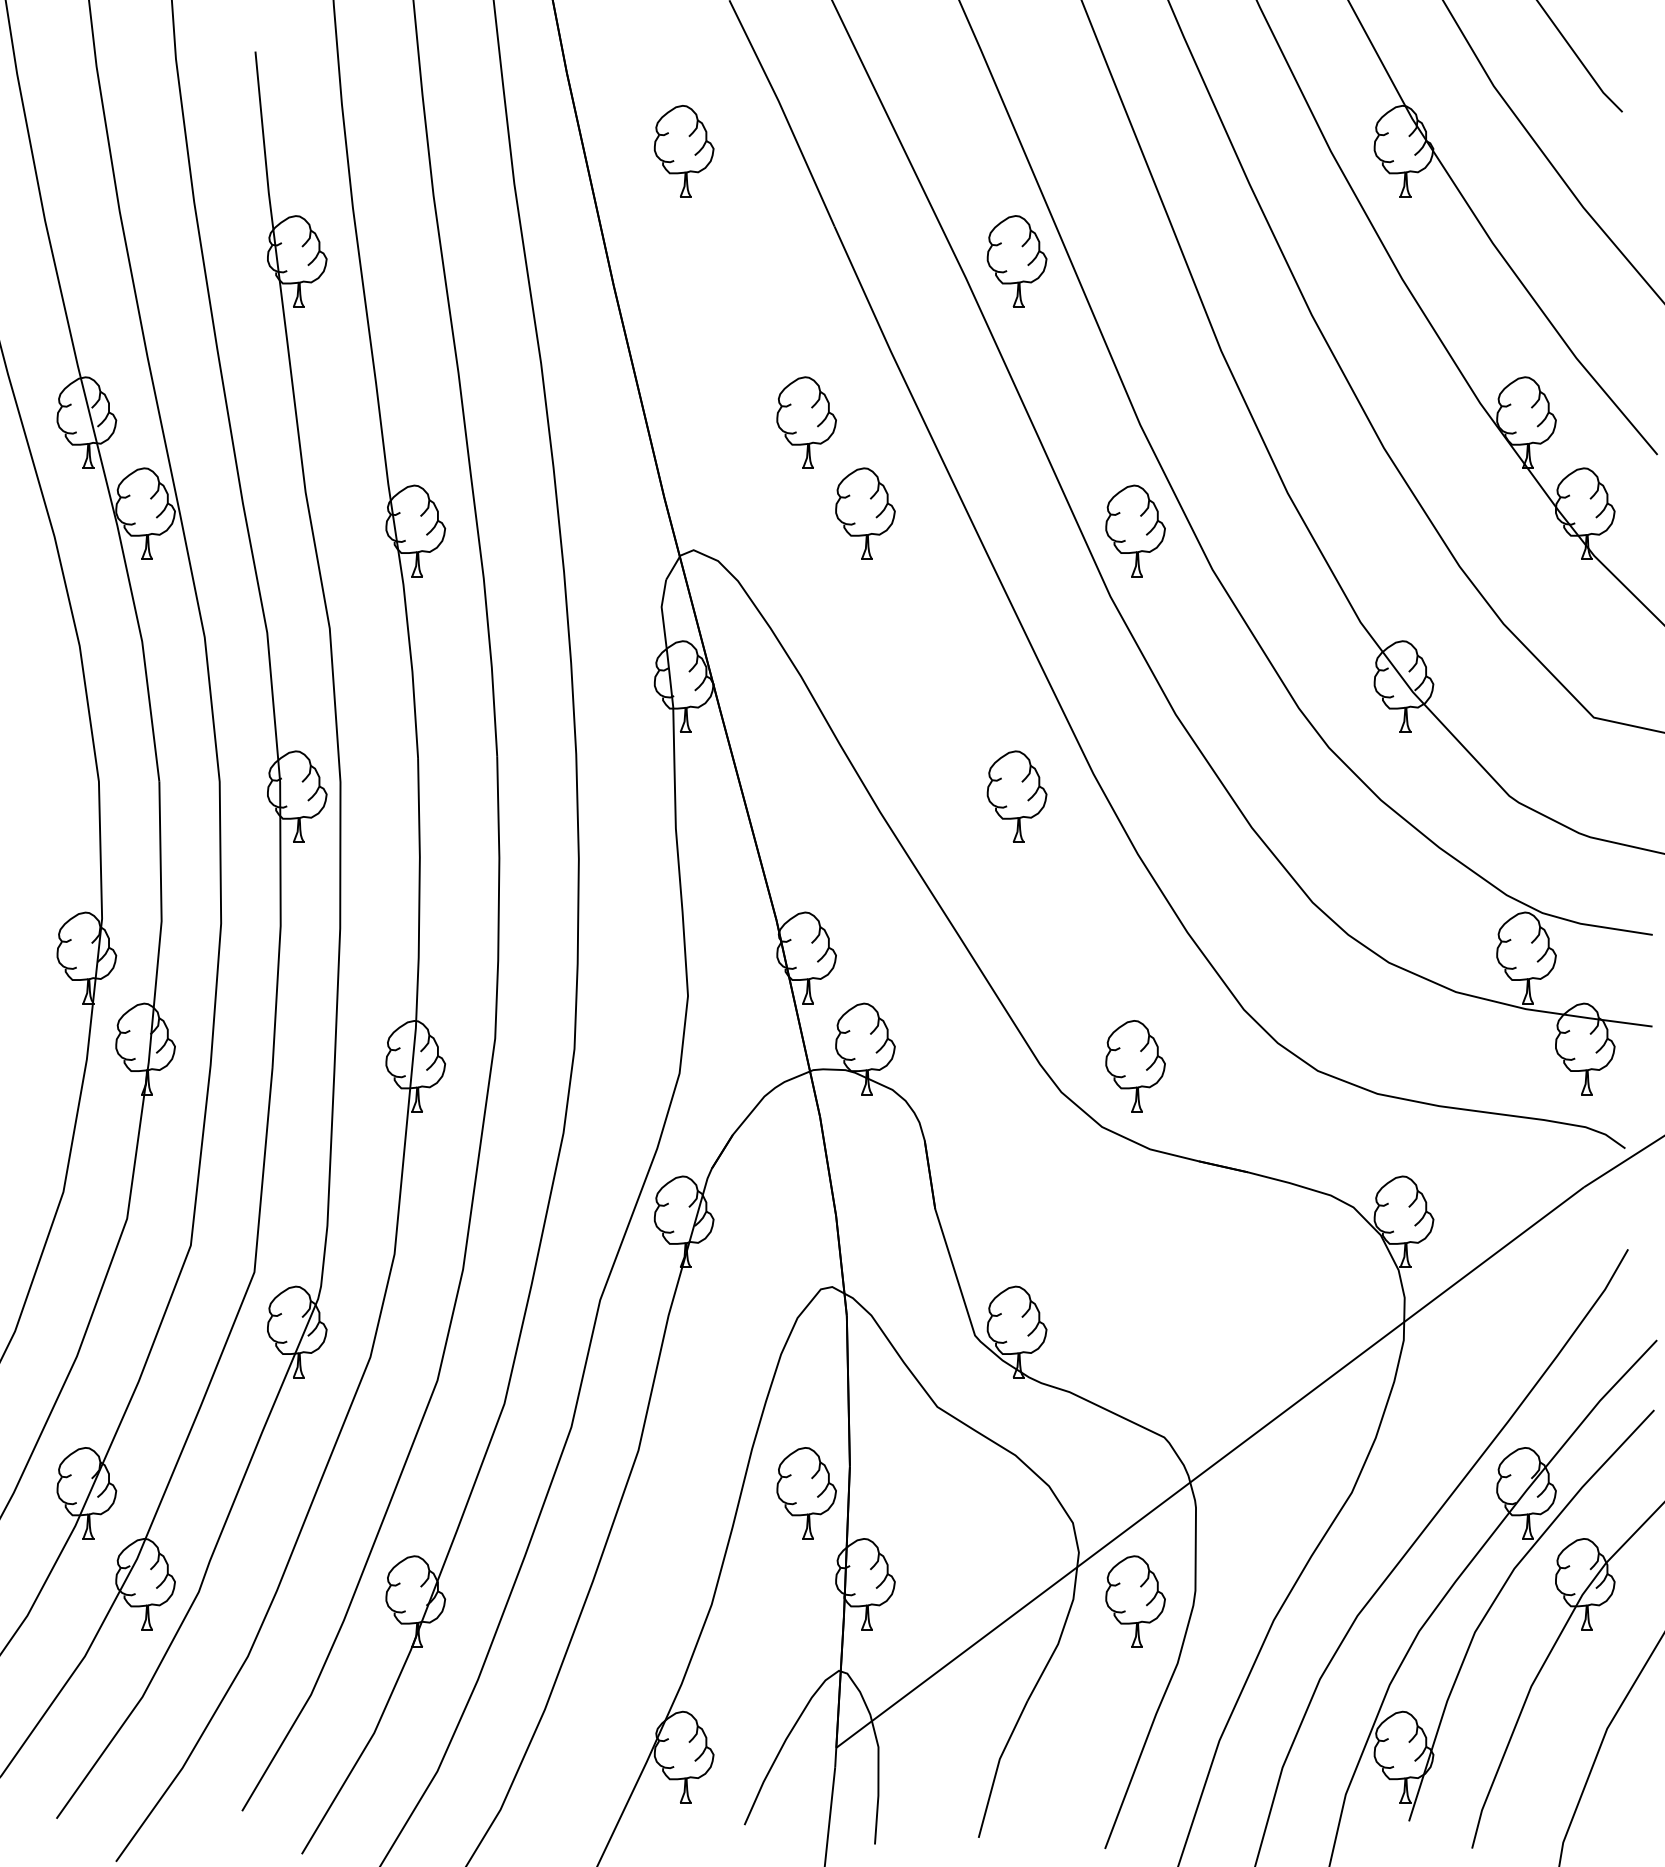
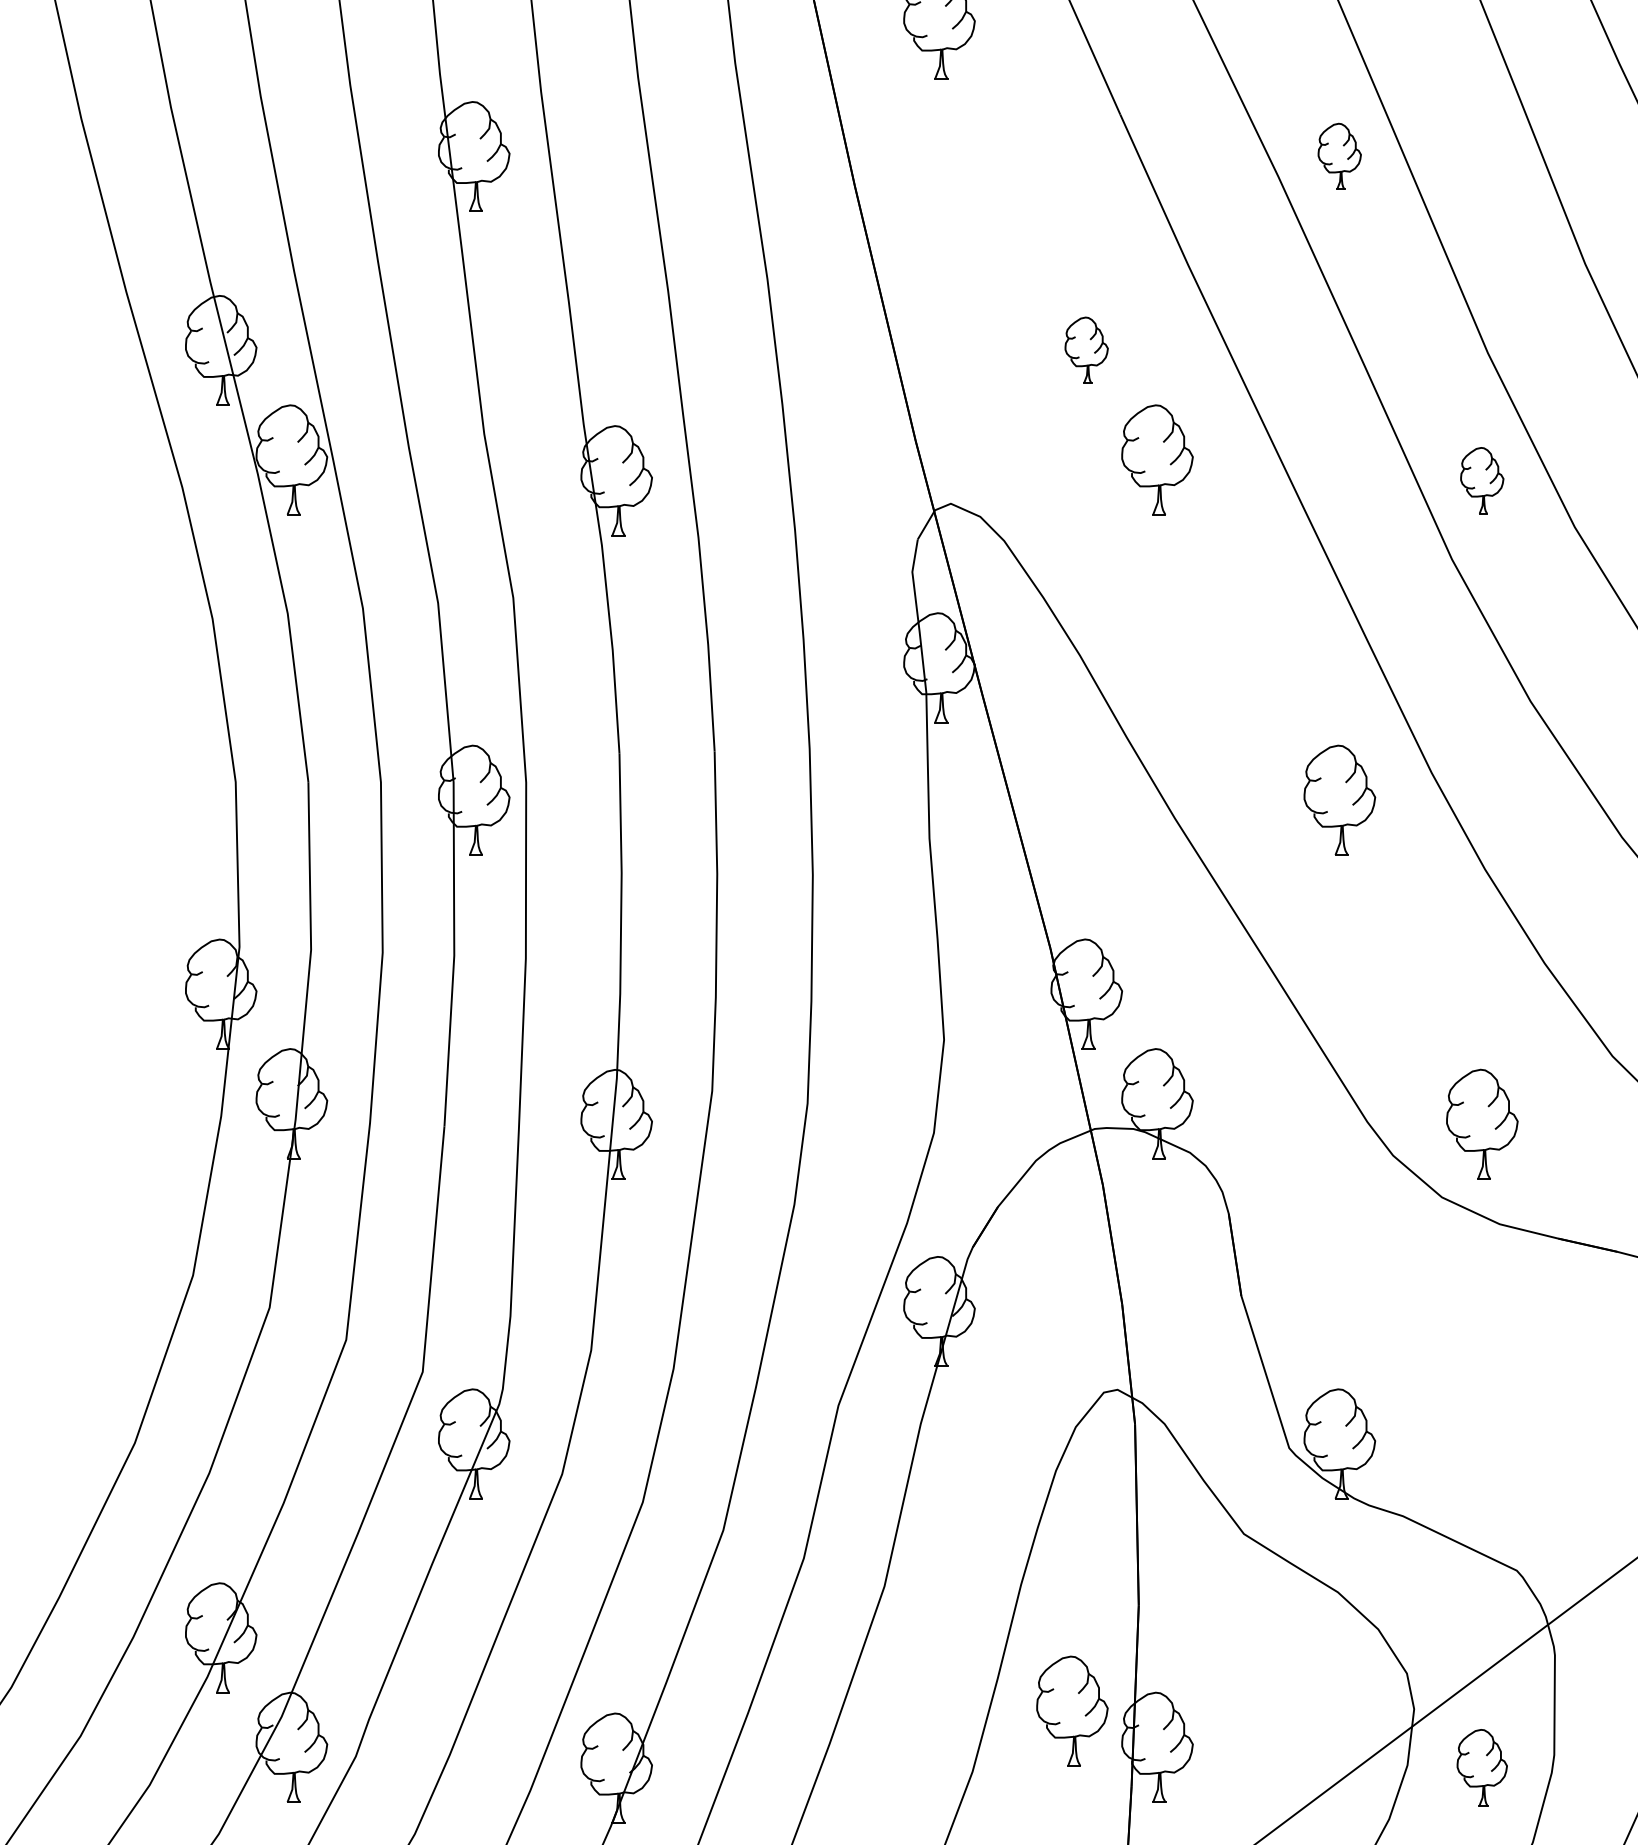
part: (1016, 261) -> (1339, 156), size x0.6
part: (806, 422) -> (1086, 350), size x0.6
part: (1135, 530) -> (1482, 480), size x0.6
part: (806, 1493) -> (1072, 1711), moved
part: (1135, 1601) -> (1482, 1767), size x0.7

